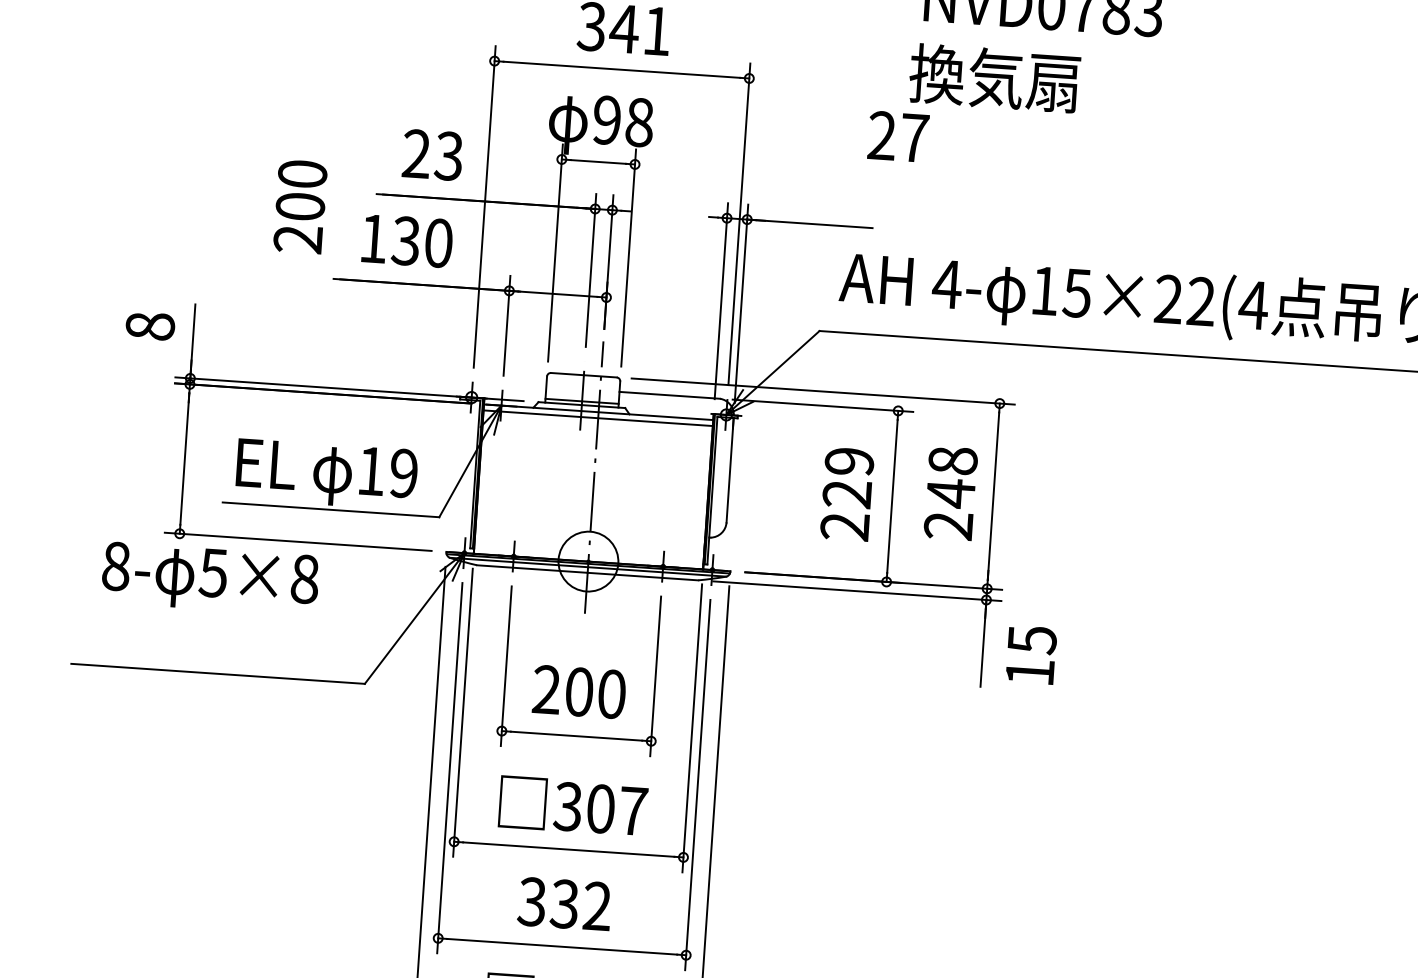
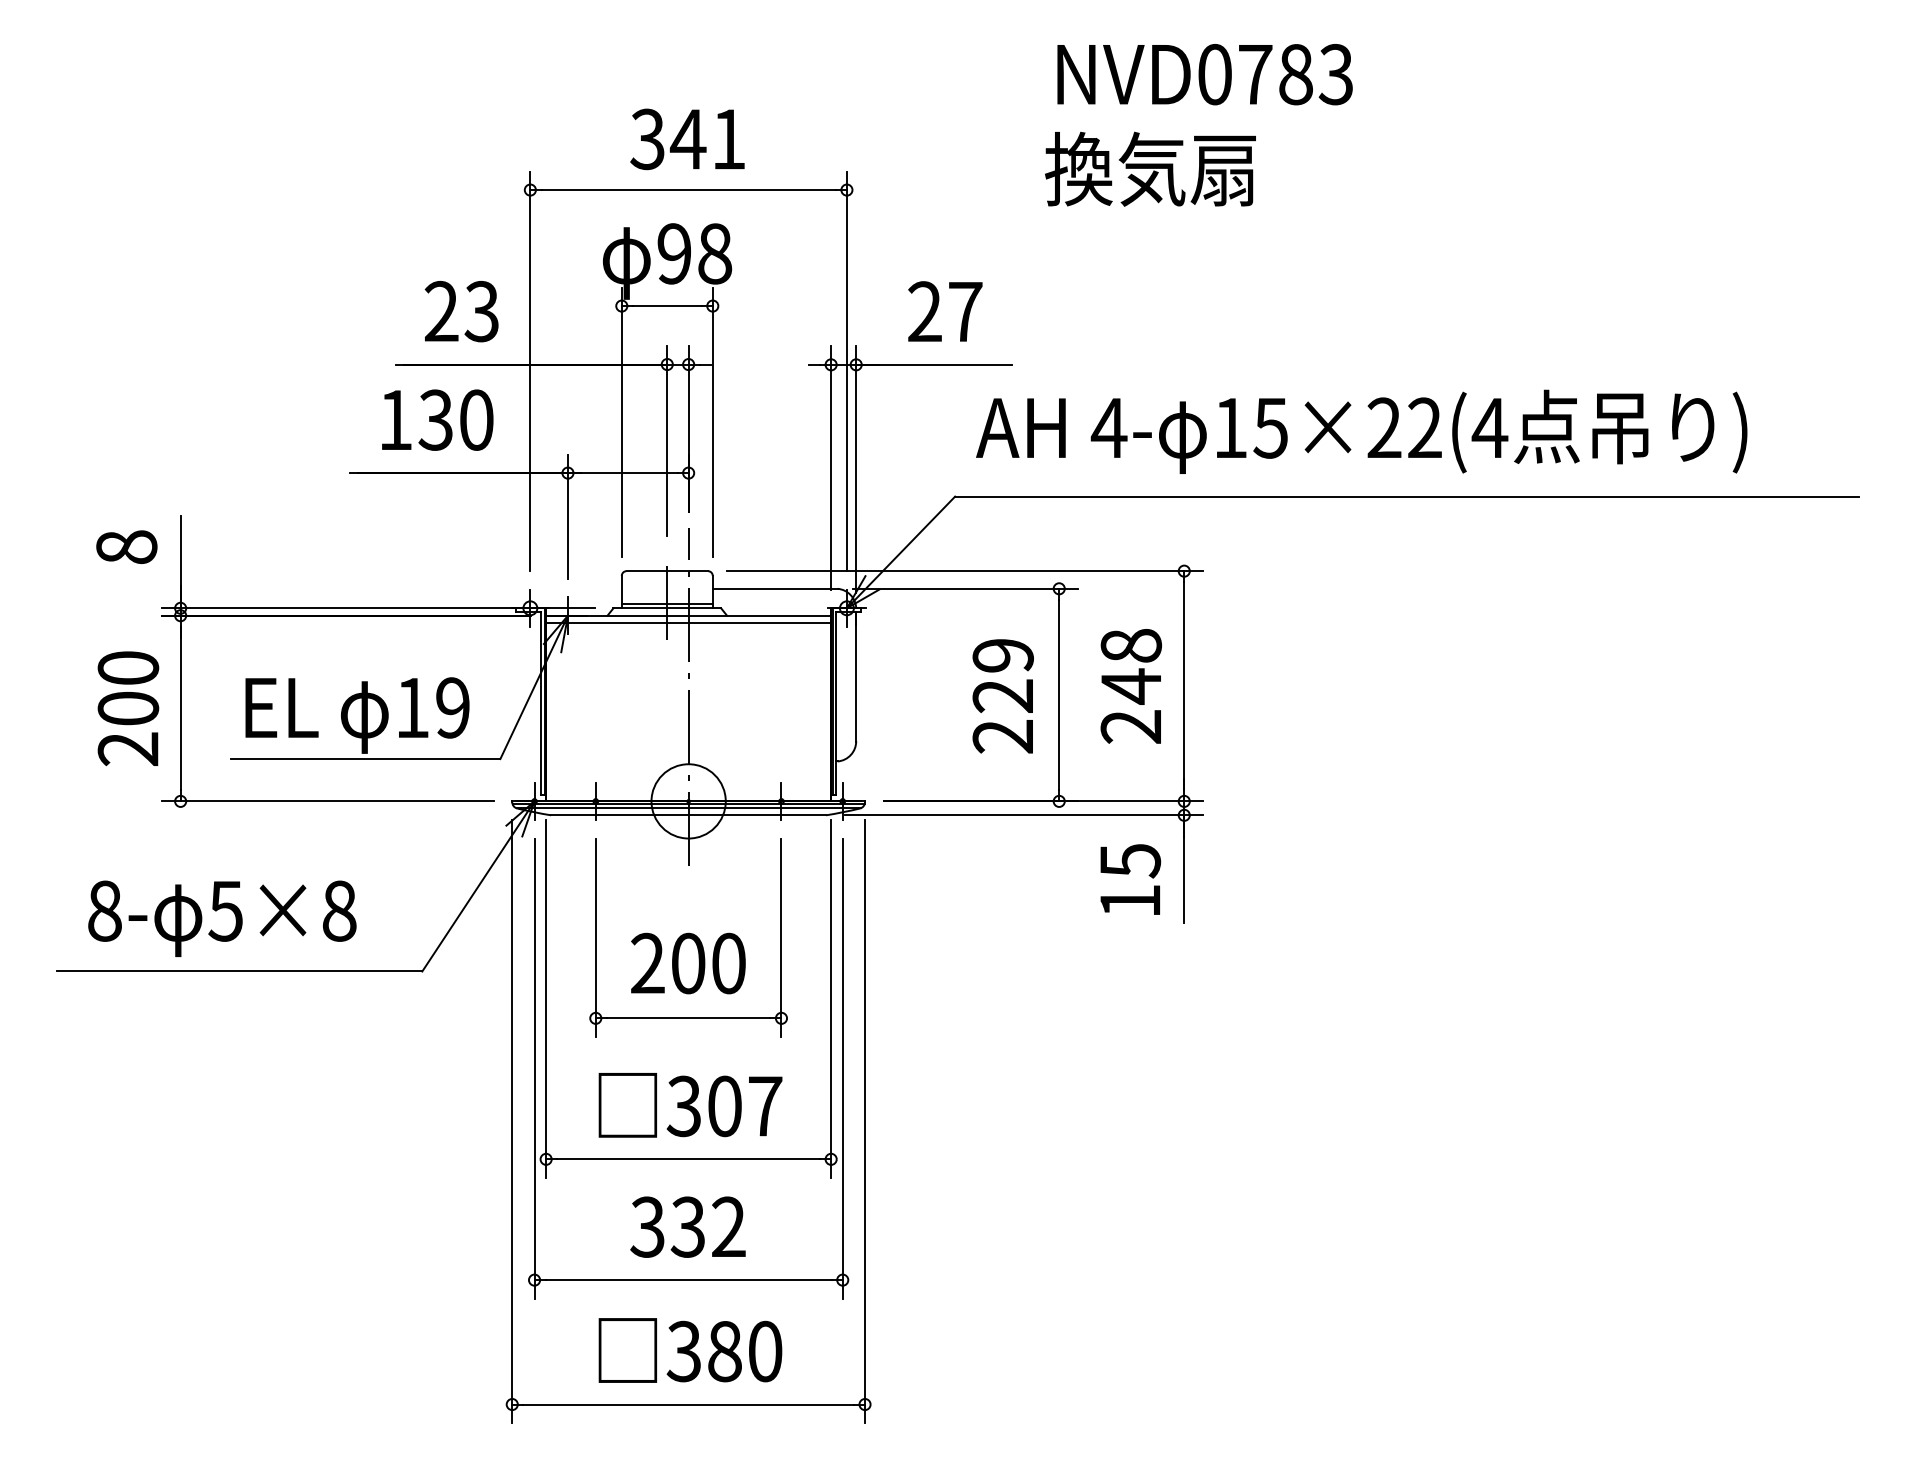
text: (898, 136) -> (945, 311), moved
text: (300, 206) -> (128, 708), moved
text: (210, 578) -> (222, 918), moved
text: (1031, 654) -> (1130, 879), moved

